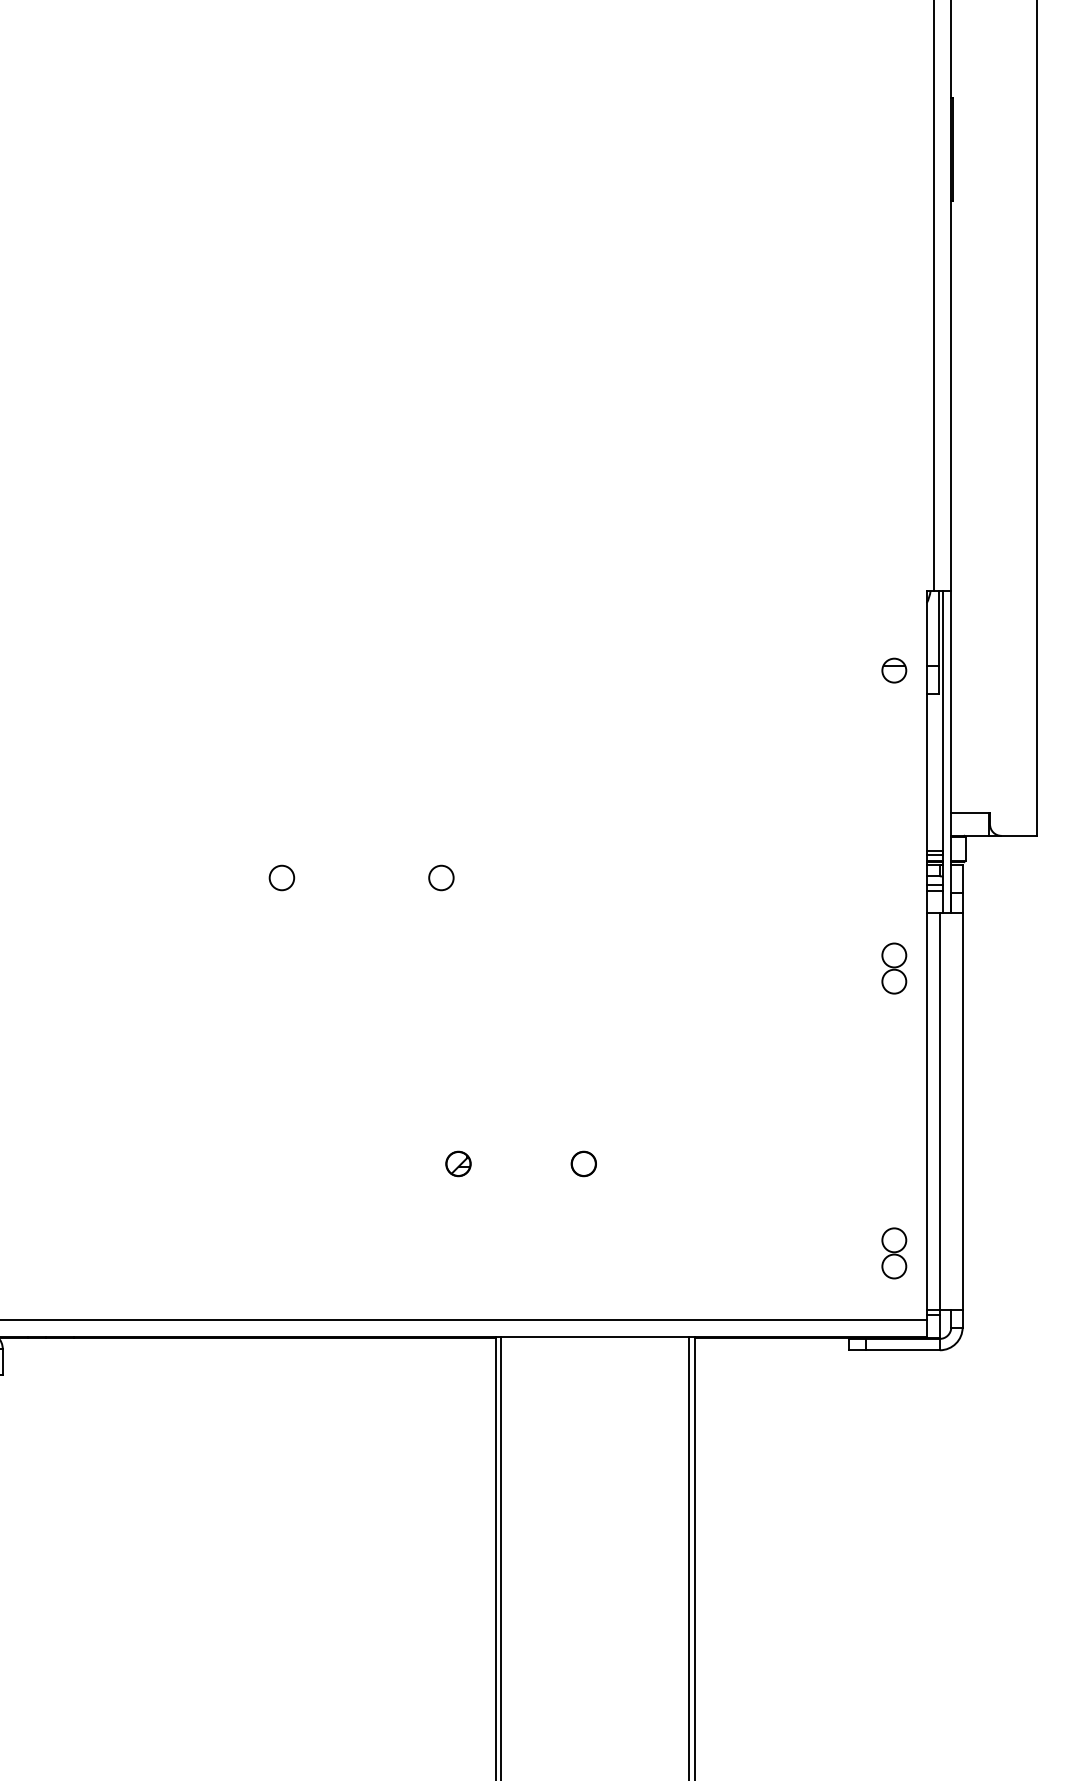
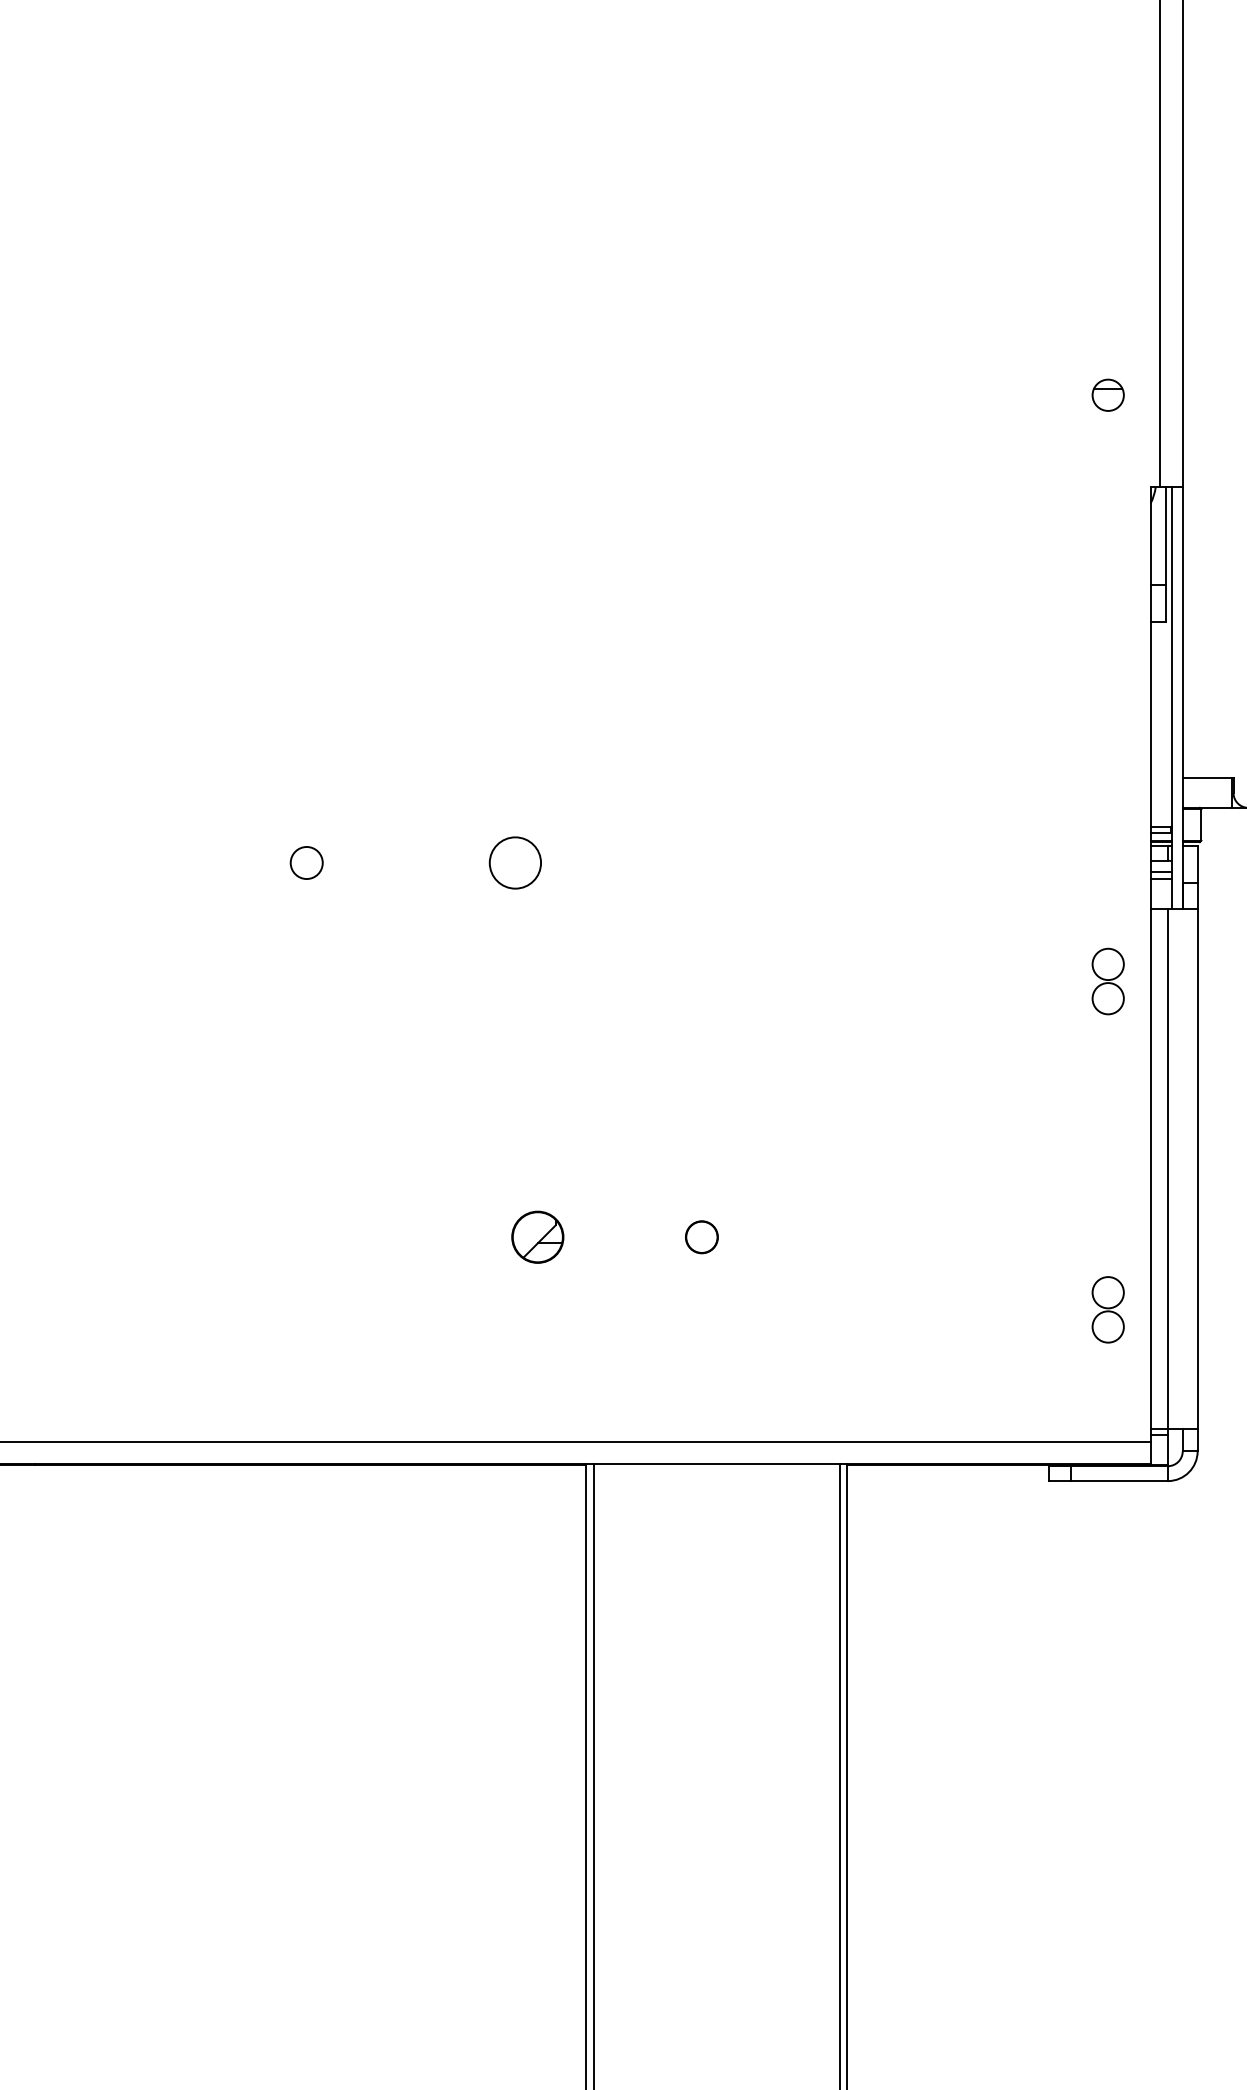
part: (894, 670) -> (1108, 395), moved
circle: (441, 877) -> (515, 862), size x1.6
part: (458, 1163) -> (537, 1236), size x1.6
part: (894, 1253) -> (1108, 1309), moved

